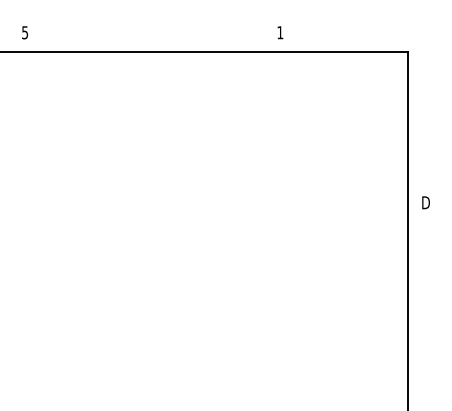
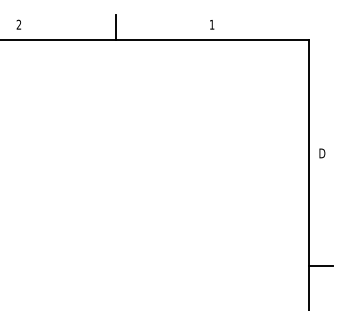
text: (24, 32) -> (18, 24), 5 -> 2
line: (152, 36) -> (115, 27), added
line: (423, 352) -> (320, 266), added

